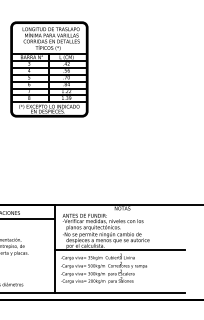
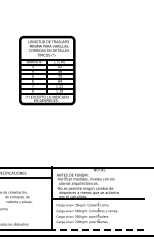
line: (119, 293) -> (97, 230), solid -> dashed

